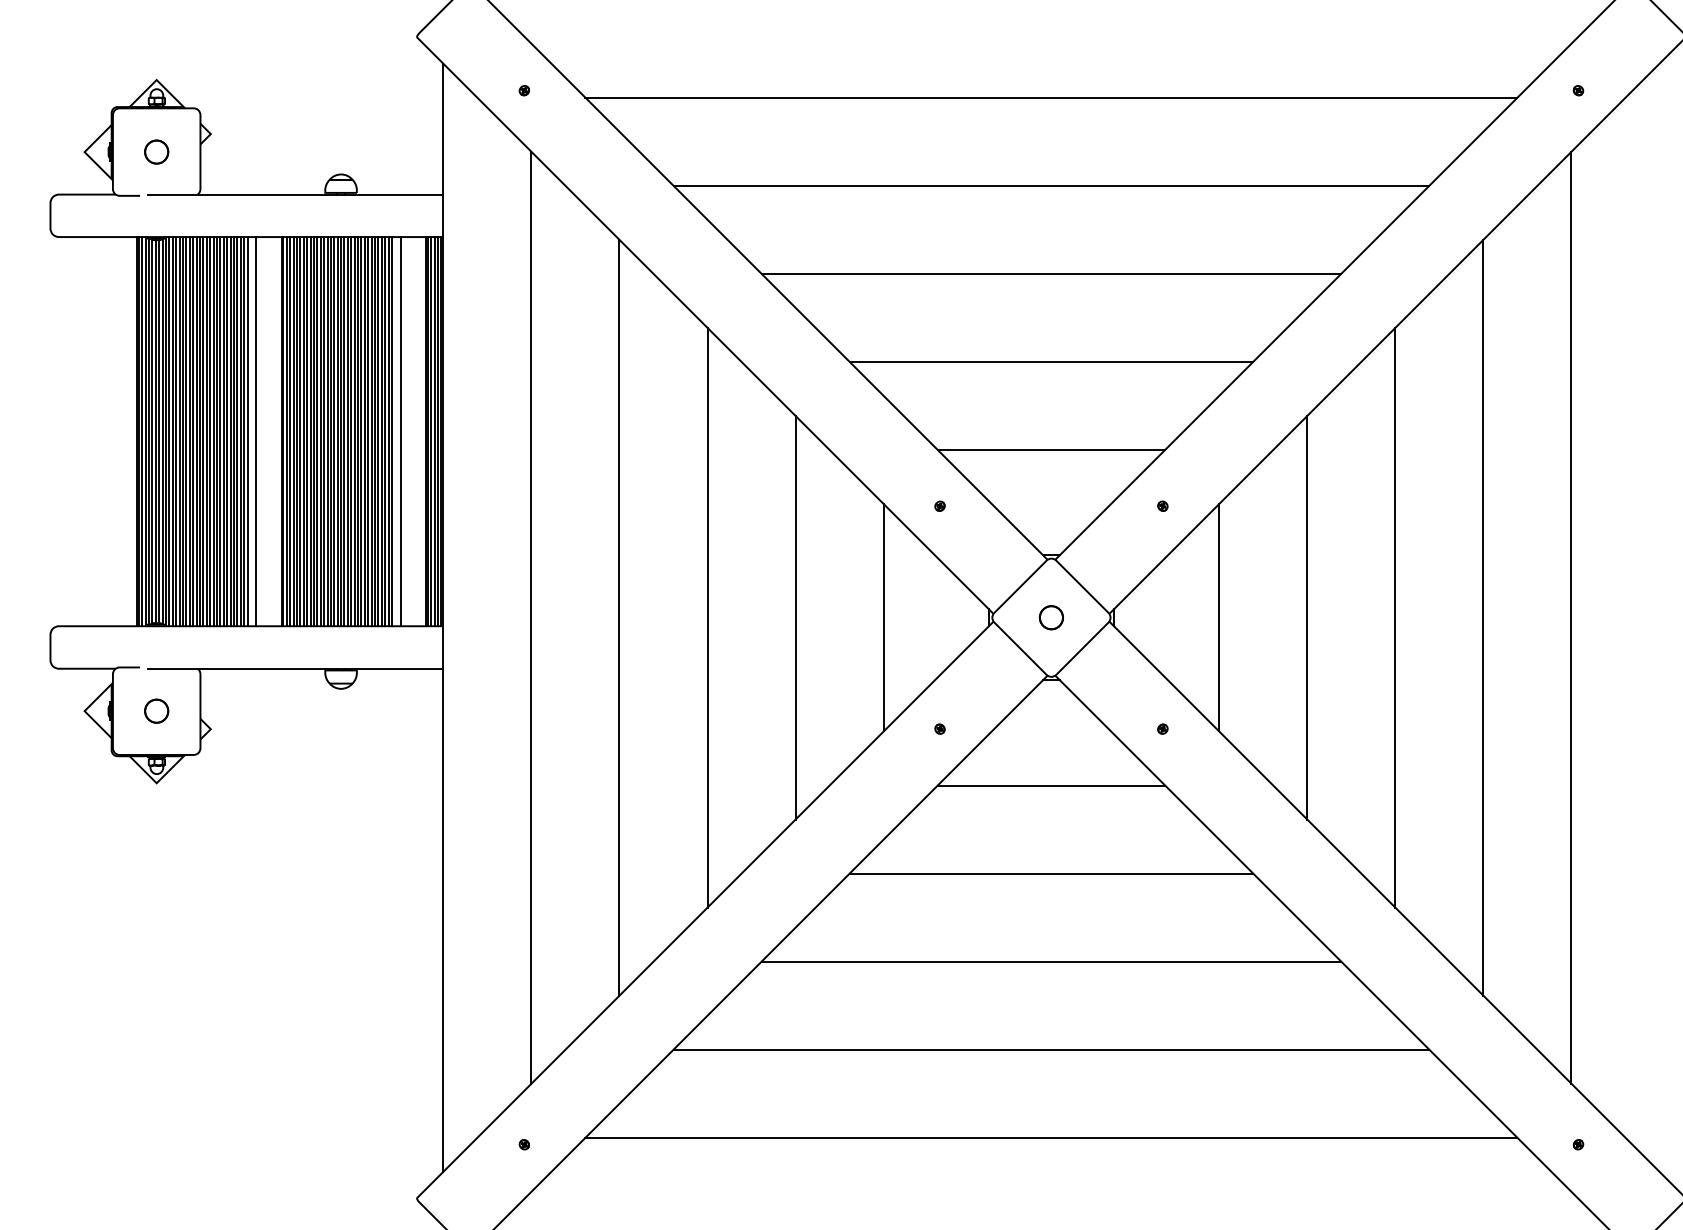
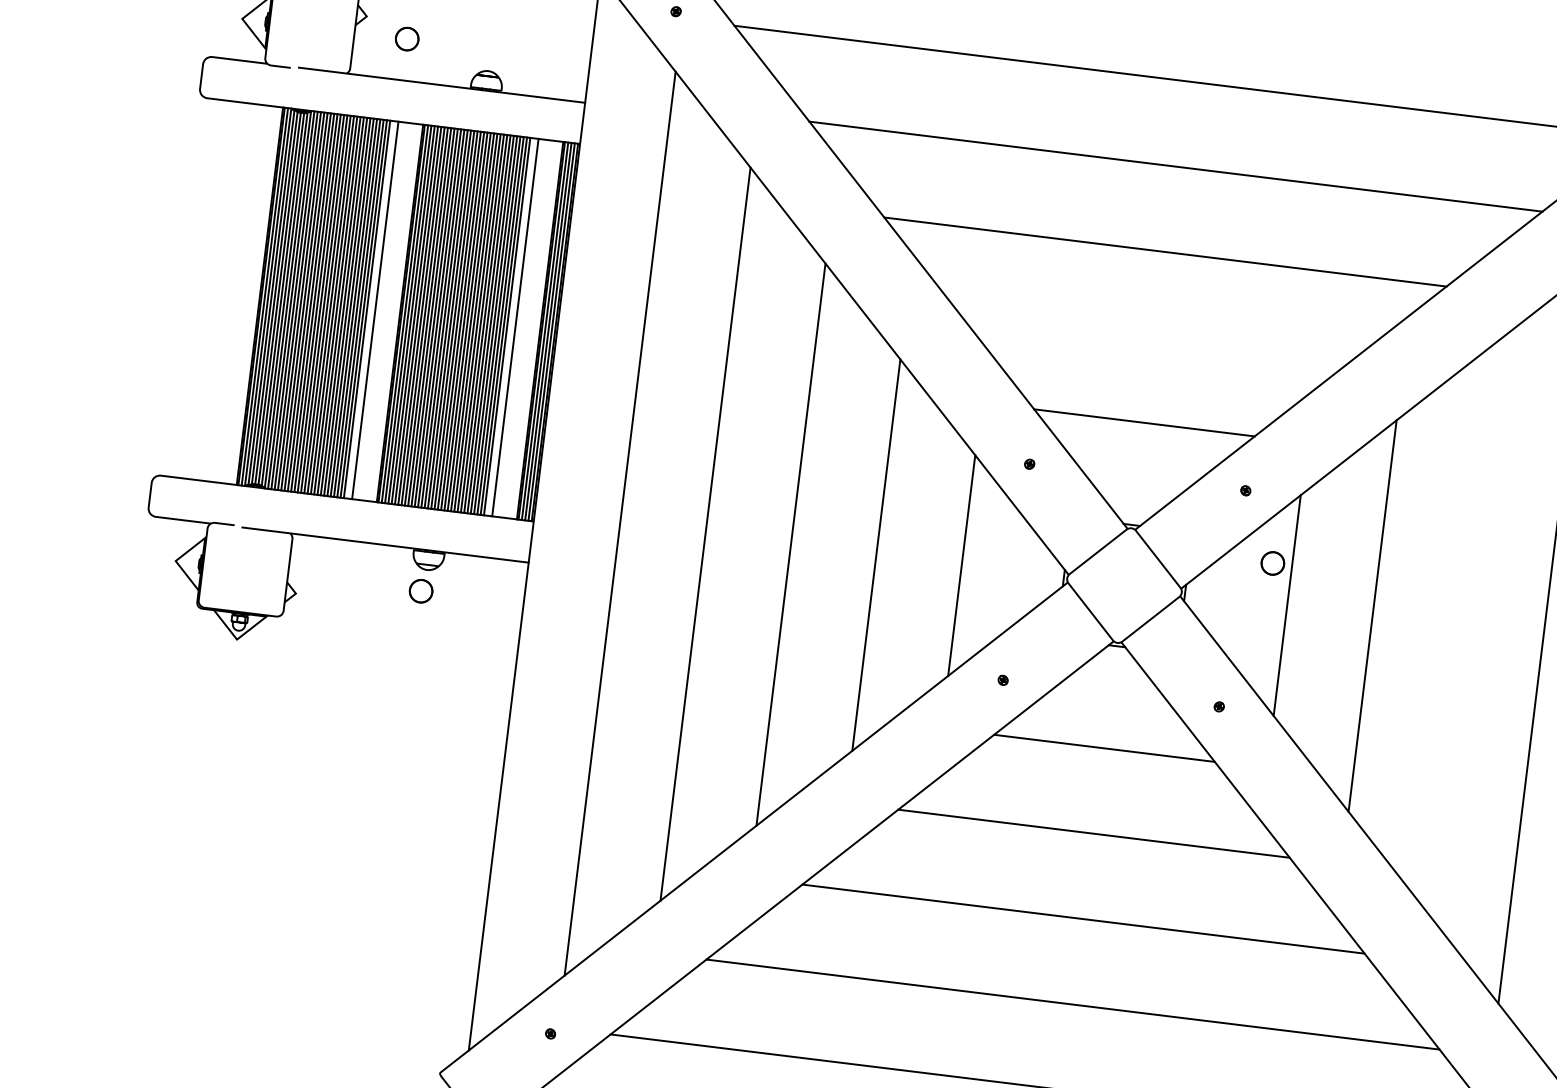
circle: (156, 151) -> (407, 38), moved
line: (1051, 361) -> (1155, 337), removed
circle: (1050, 617) -> (1272, 563), moved
line: (1395, 617) -> (1458, 626), removed
circle: (156, 710) -> (421, 590), moved

